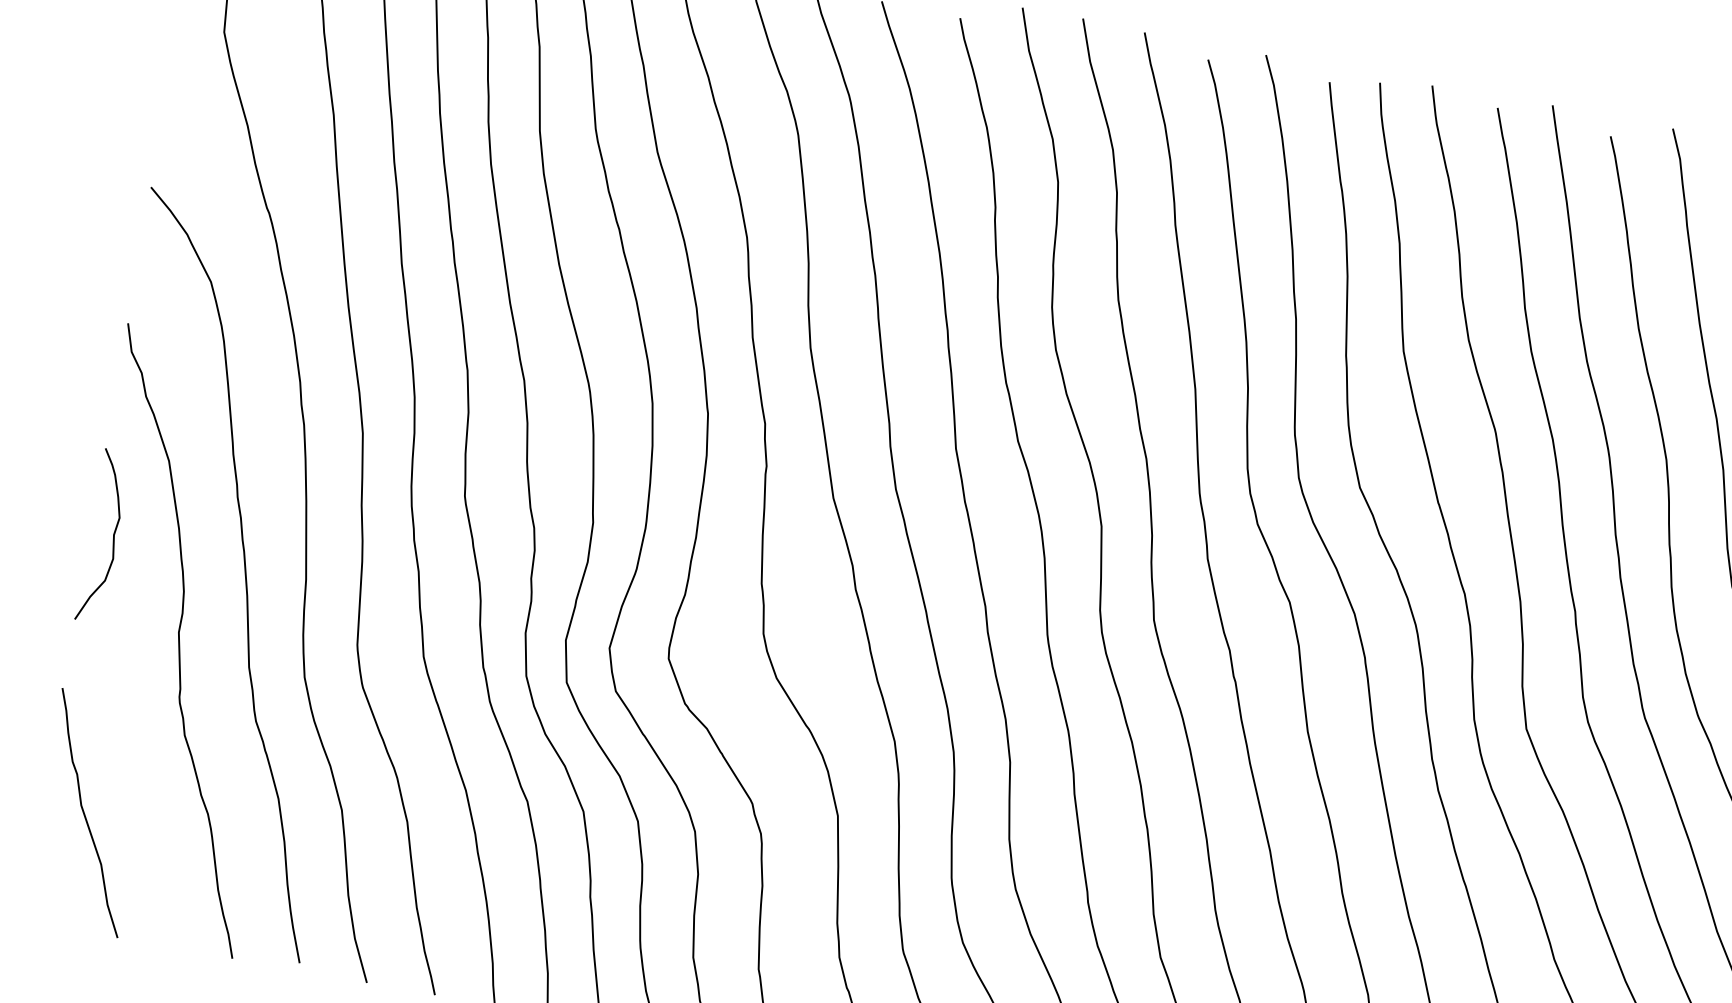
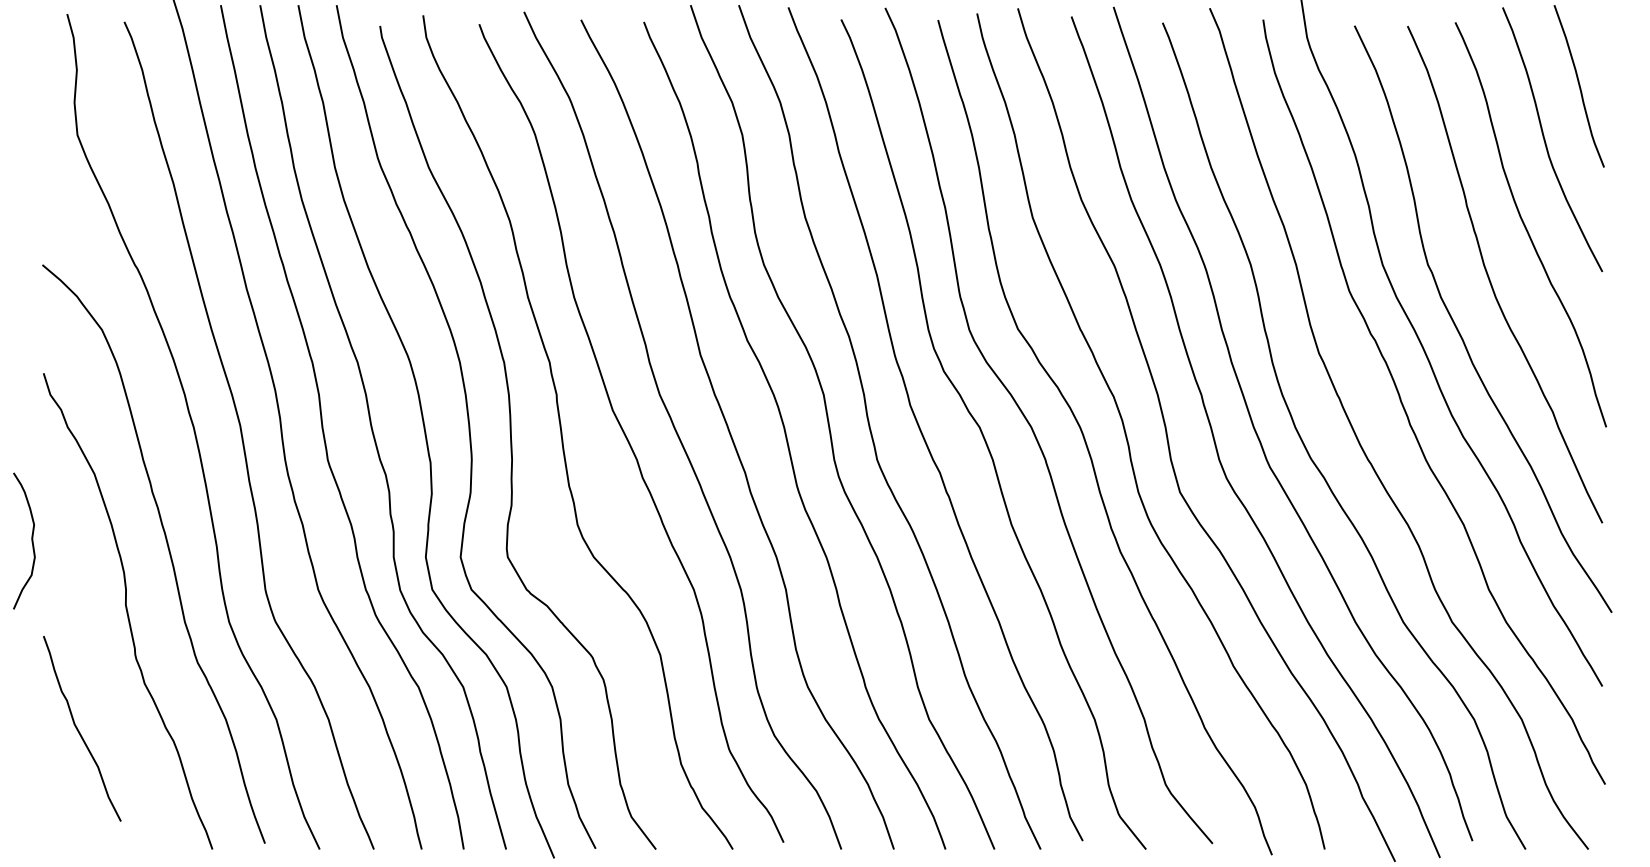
curve: (112, 537) -> (31, 540), moved
curve: (86, 814) -> (79, 730), moved

